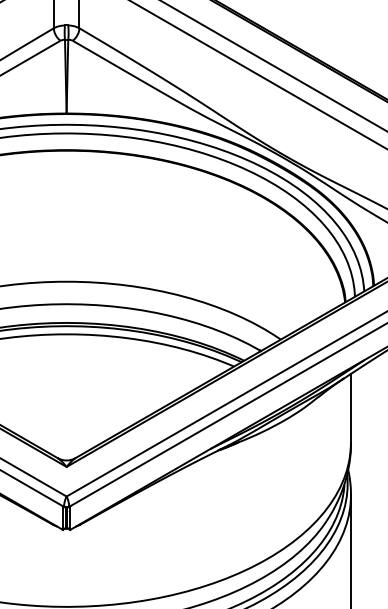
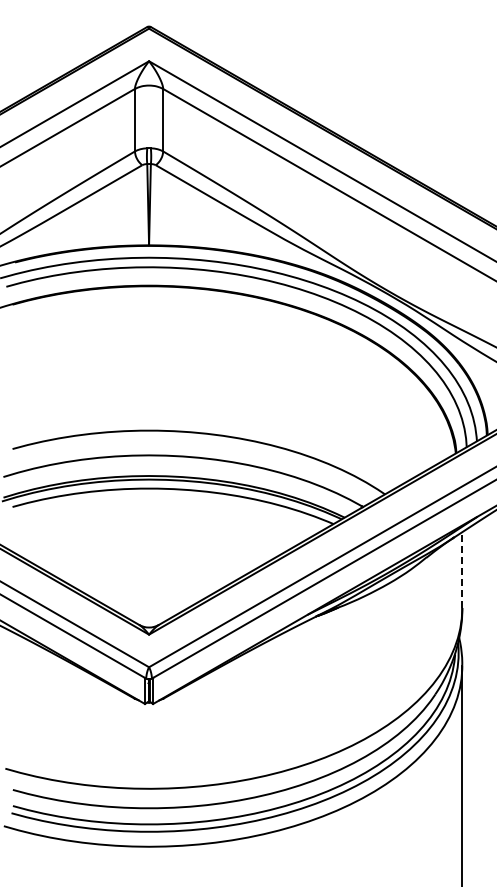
line: (351, 408) -> (462, 570), solid -> dashed

